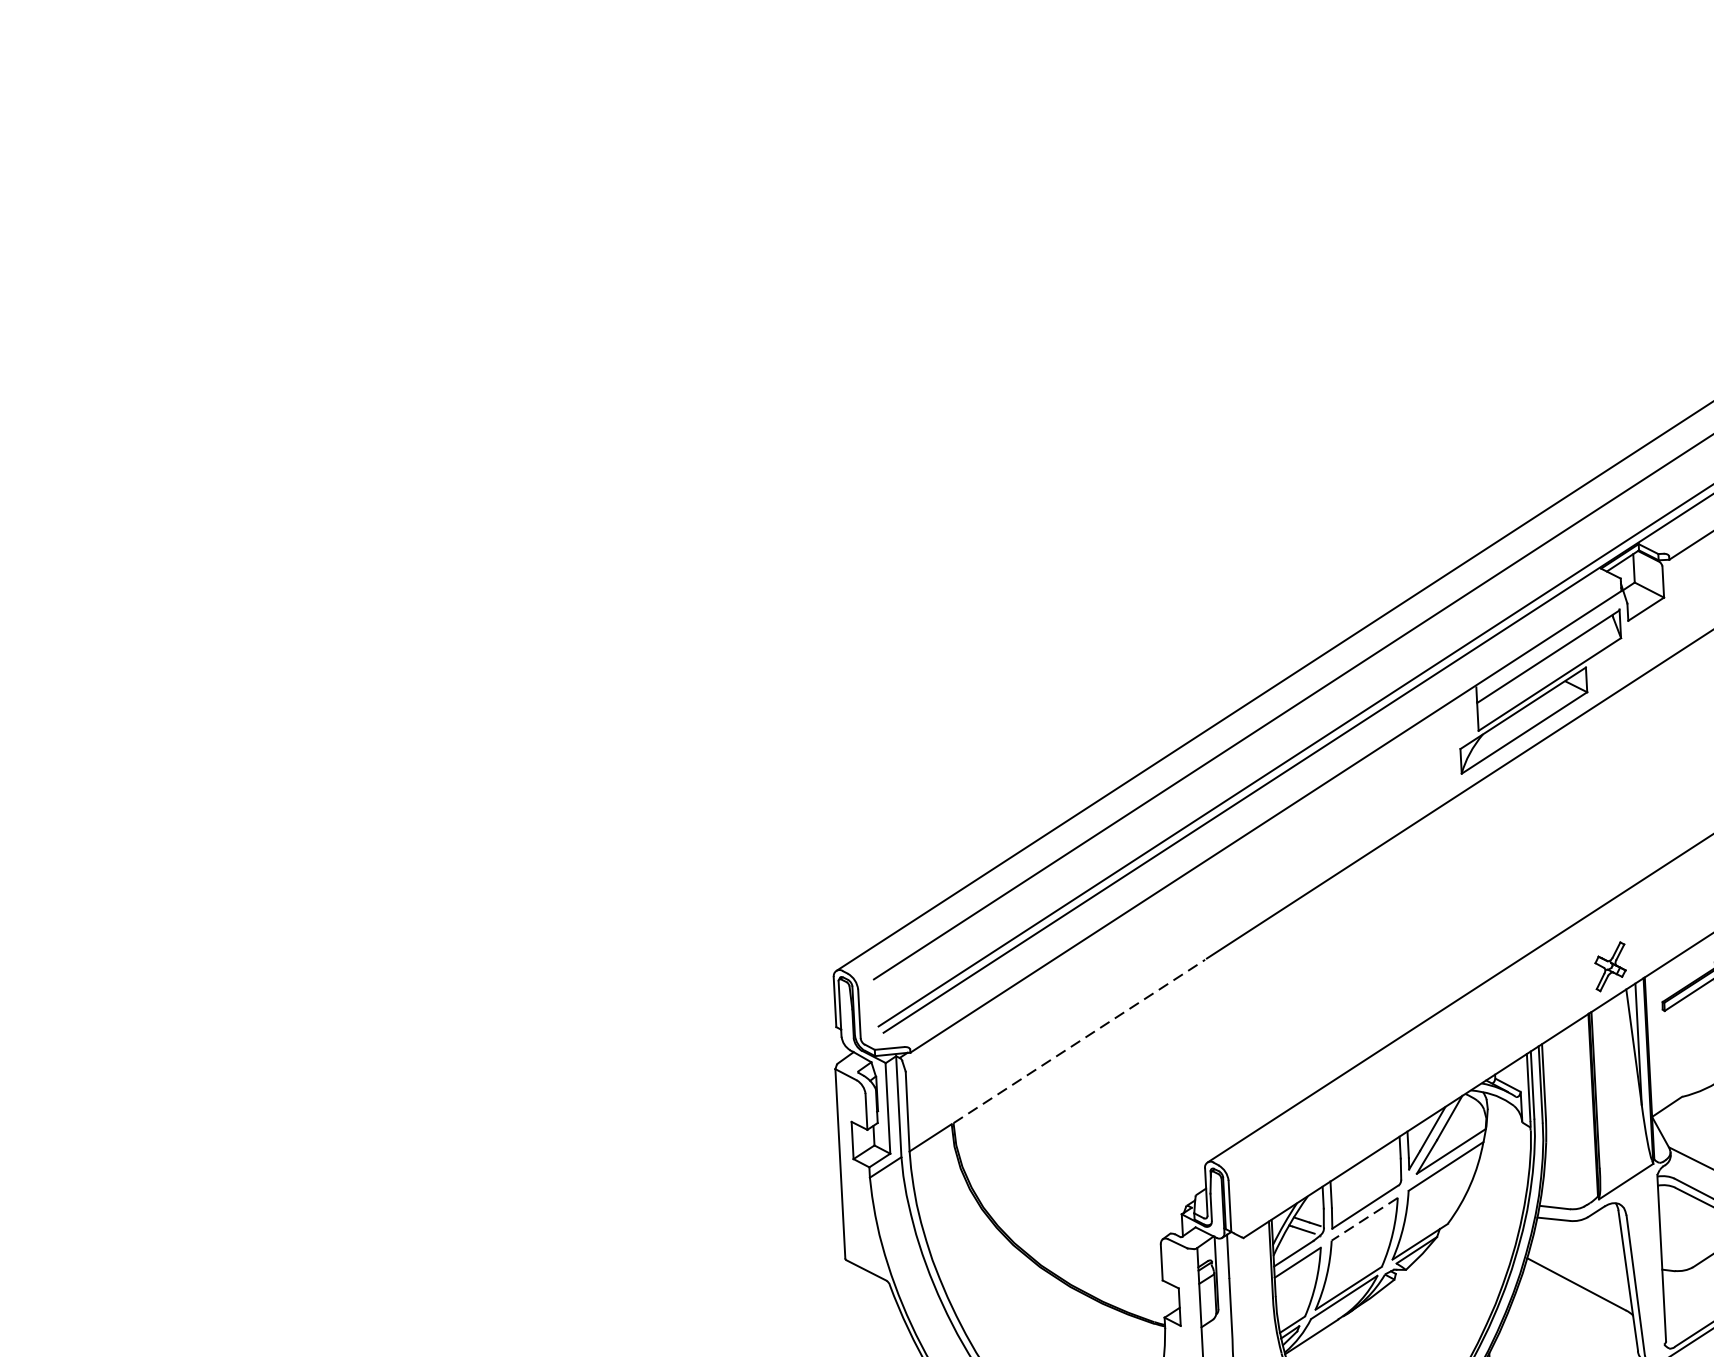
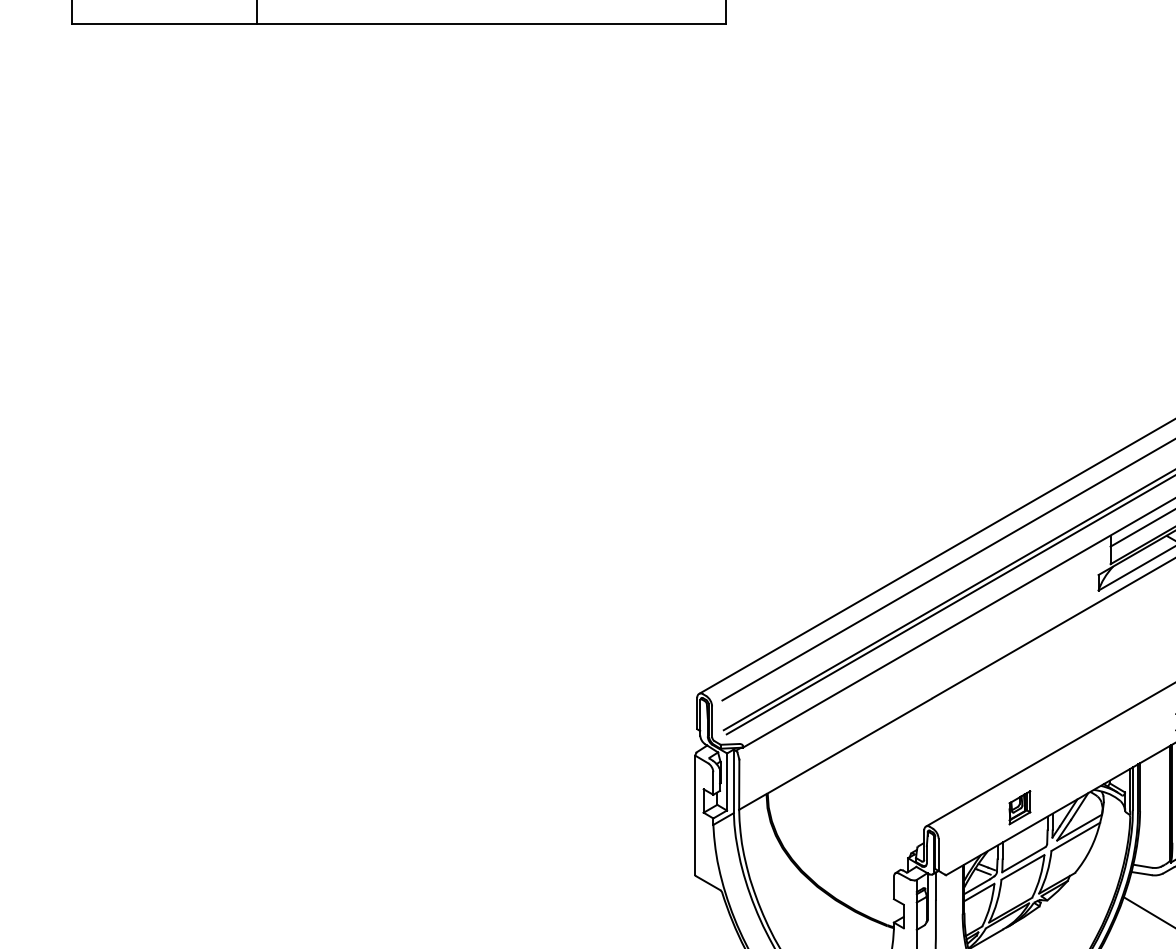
line: (1079, 1041) -> (849, 746), dashed -> solid
part: (1354, 1124) -> (1019, 807), added
line: (1364, 1219) -> (1022, 867), dashed -> solid

